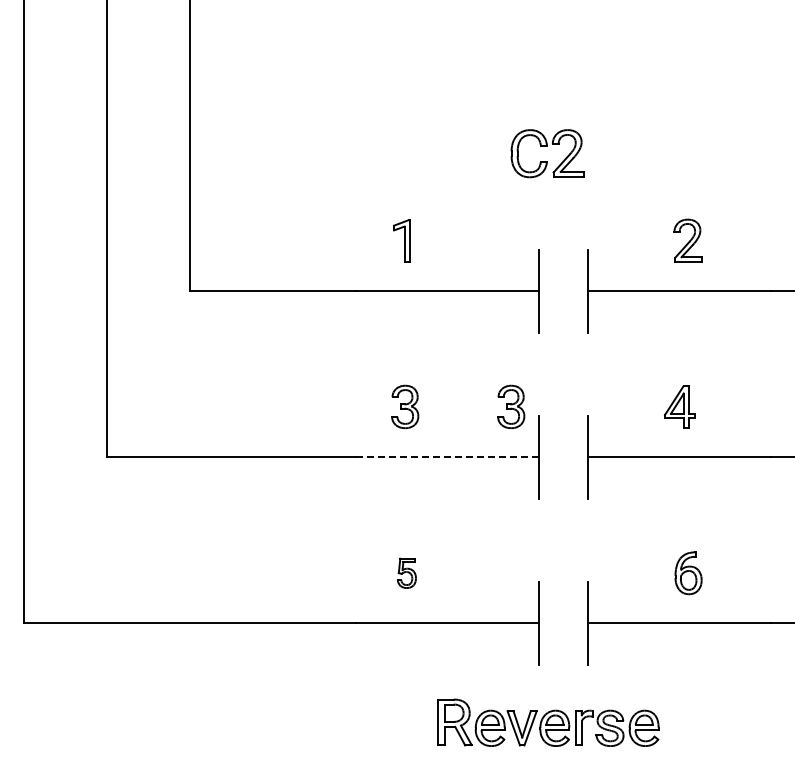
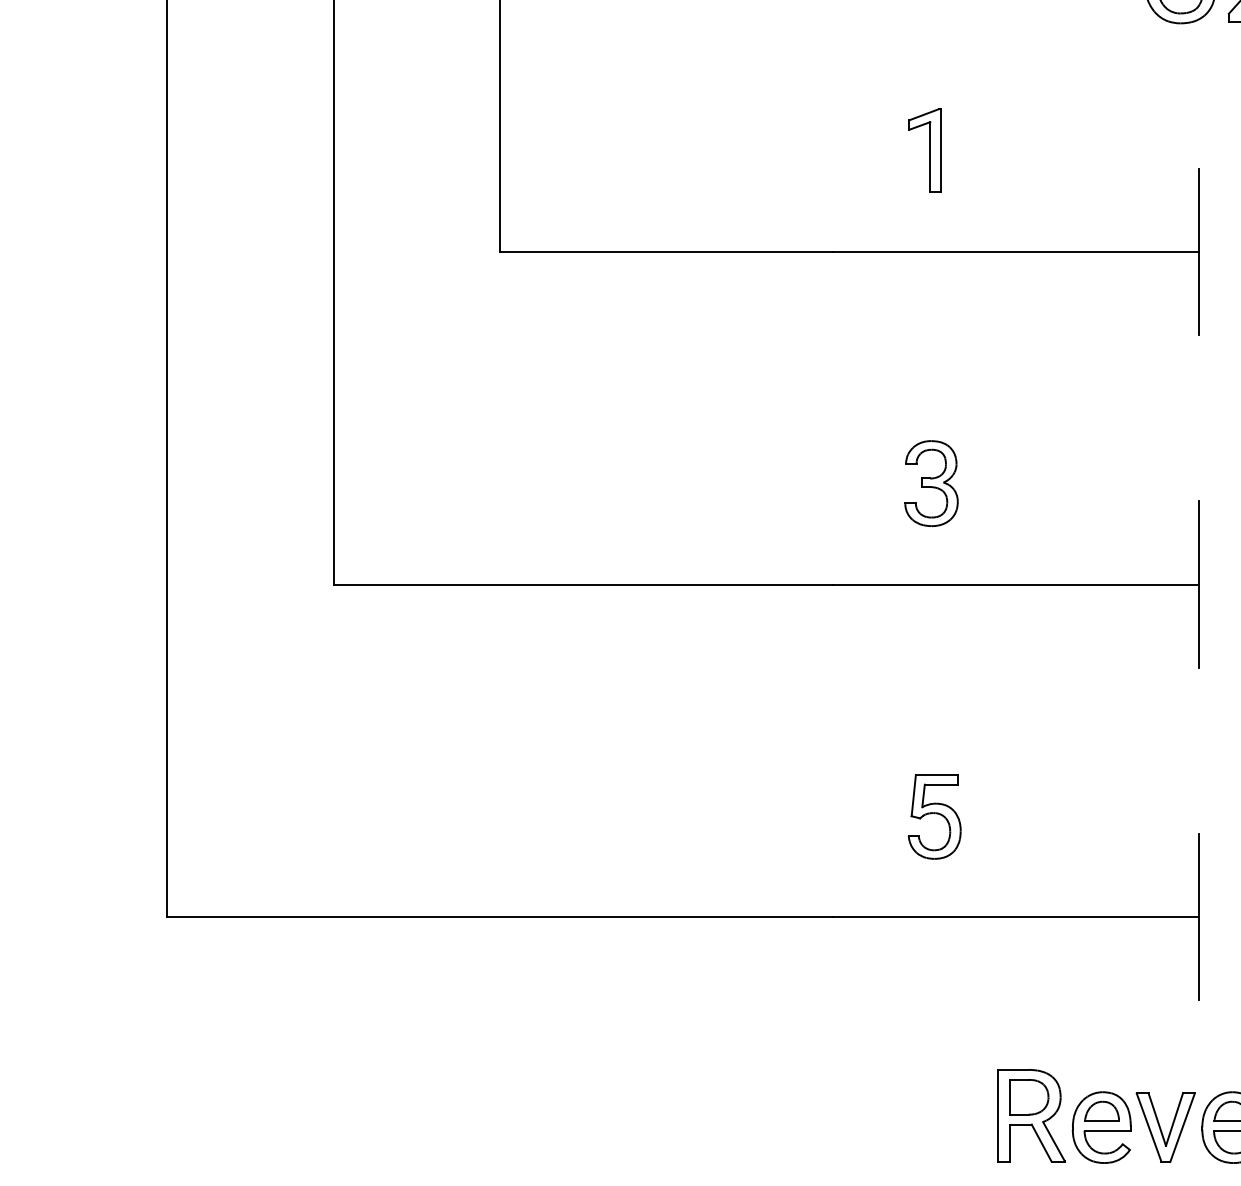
part: (511, 406) -> (1144, 482), removed
line: (447, 457) -> (1016, 584), dashed -> solid
part: (406, 573) -> (934, 817), size x1.43

